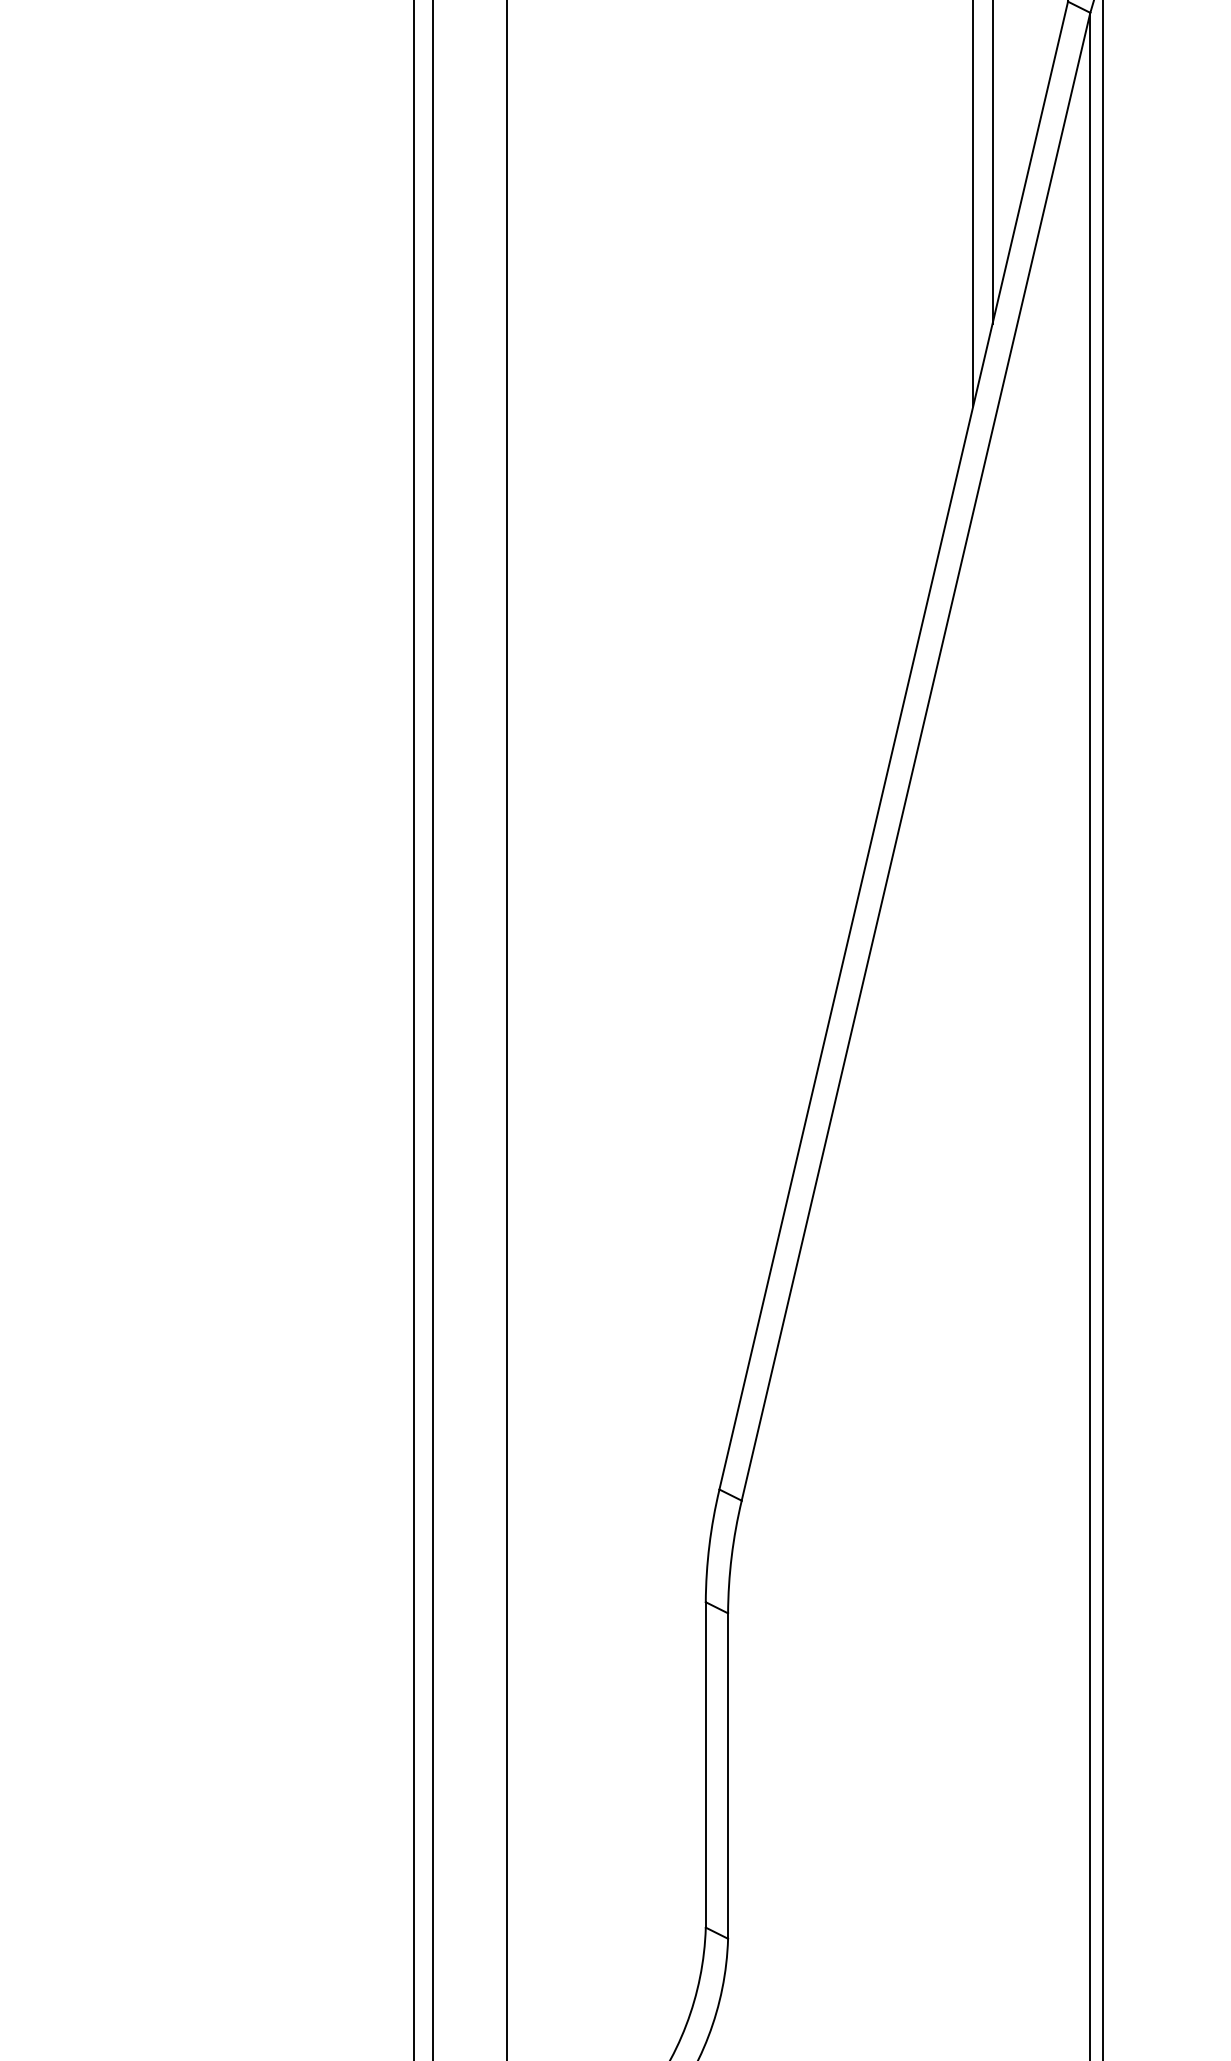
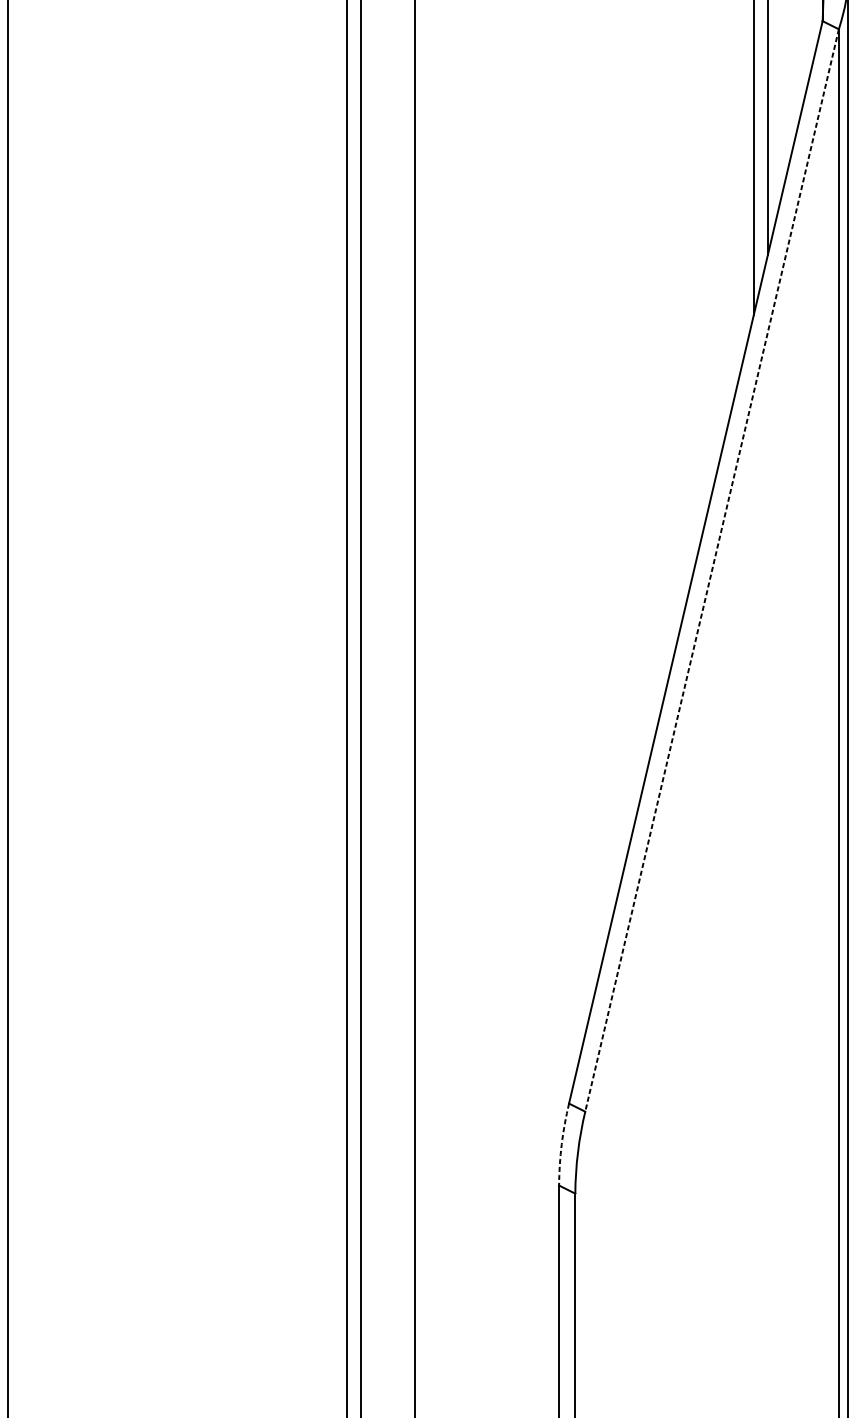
line: (915, 757) -> (711, 571), solid -> dashed
arc: (709, 1545) -> (561, 1144), solid -> dashed

